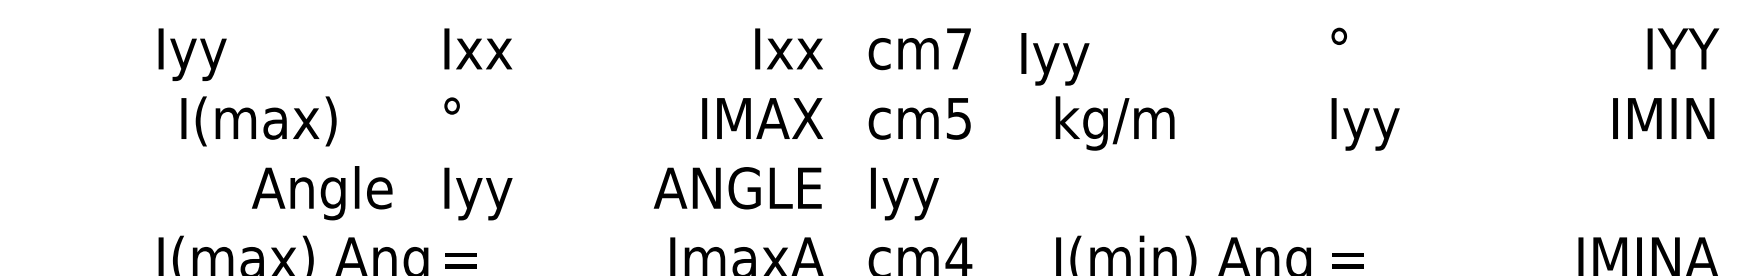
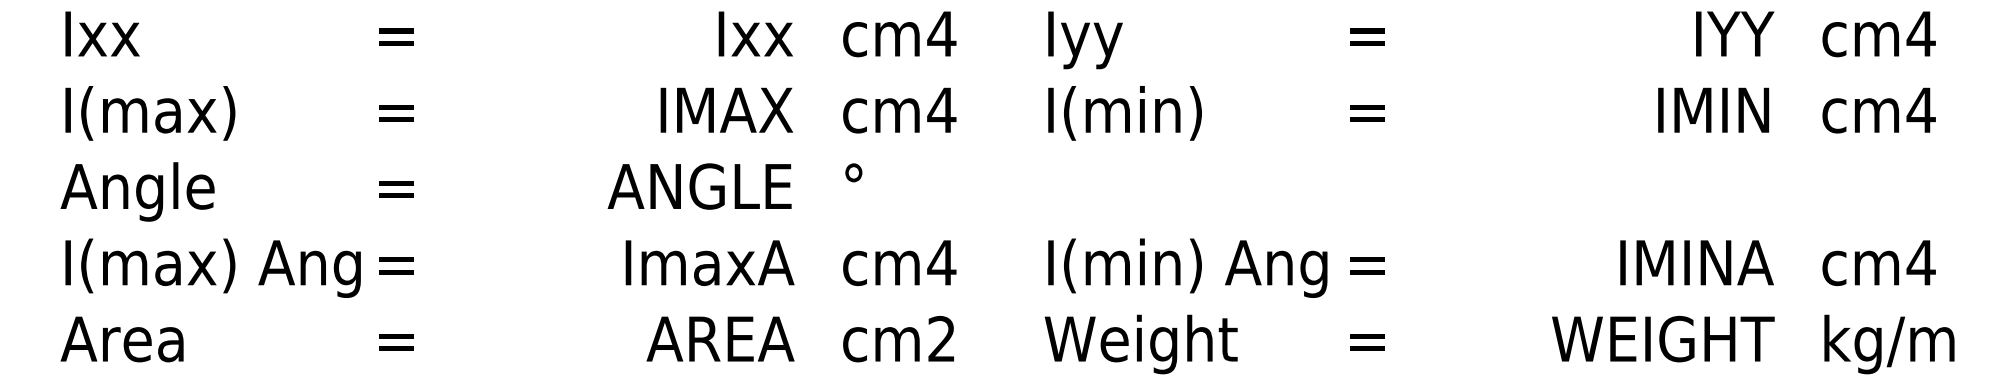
text: (1346, 42) -> (1366, 27), ° -> =
text: (478, 48) -> (415, 33), Ixx -> =
text: (958, 48) -> (941, 33), cm7 -> cm4
text: (197, 59) -> (108, 45), Iyy -> Ixx
text: (1055, 59) -> (1085, 40), moved
text: (460, 113) -> (395, 104), ° -> =
text: (958, 118) -> (941, 110), cm5 -> cm4
text: (259, 121) -> (150, 113), moved
text: (1125, 123) -> (1124, 115), kg/m -> I(min)
text: (1365, 124) -> (1387, 116), Iyy -> =
text: (322, 192) -> (137, 191), moved
text: (478, 193) -> (415, 192), Iyy -> =
text: (904, 193) -> (882, 192), Iyy -> °

